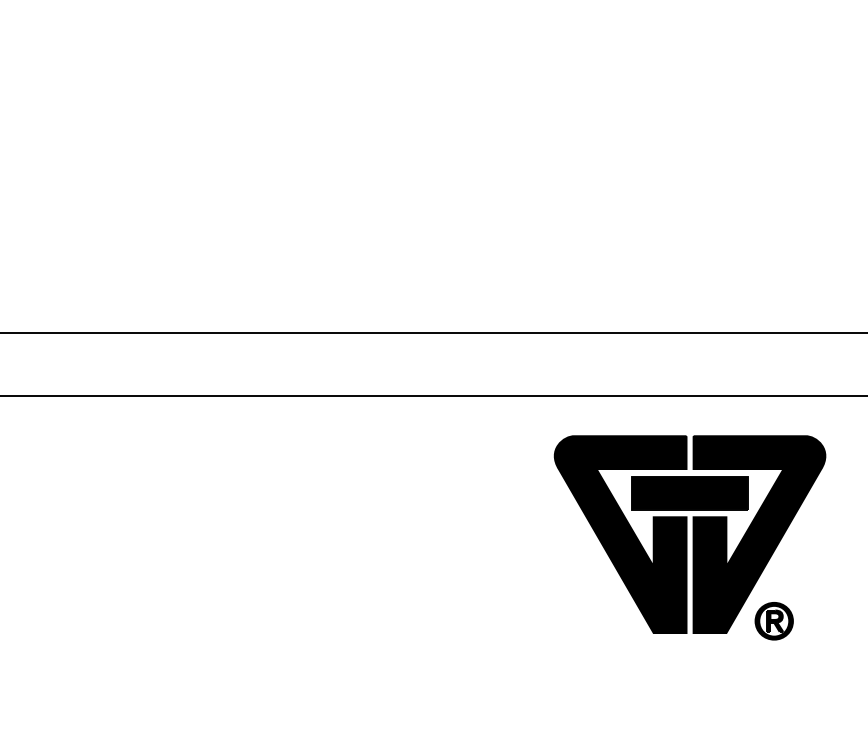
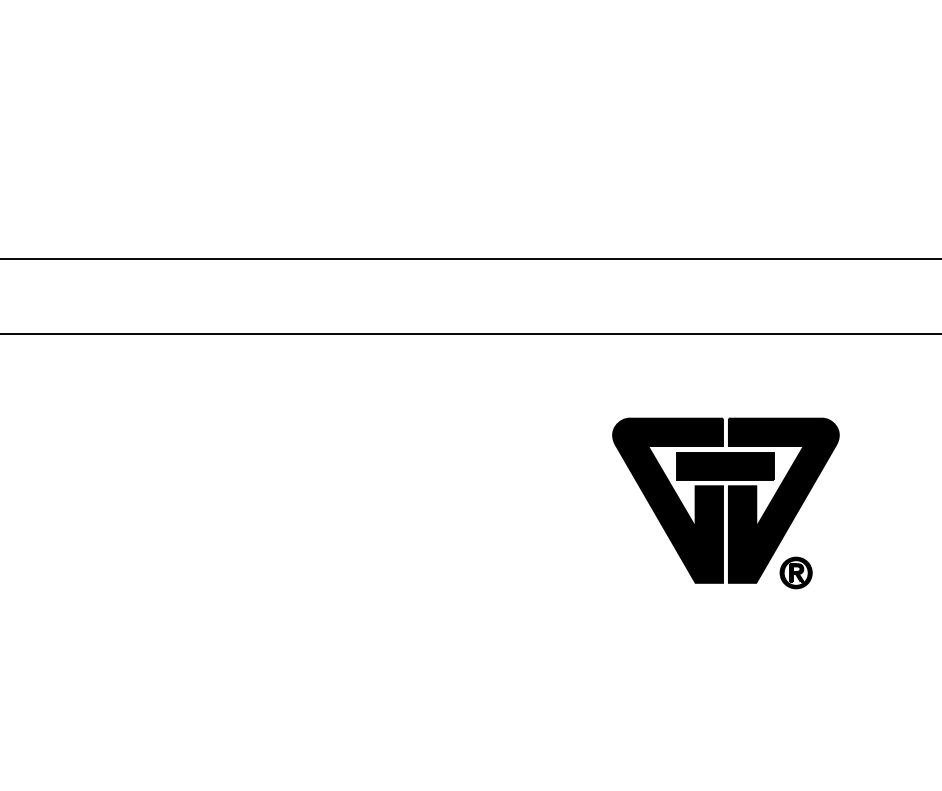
part: (689, 537) -> (725, 502), size x0.7

